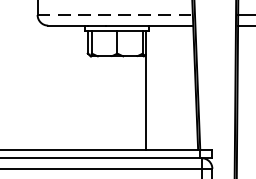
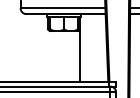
line: (116, 15) -> (63, 8), dashed -> solid

